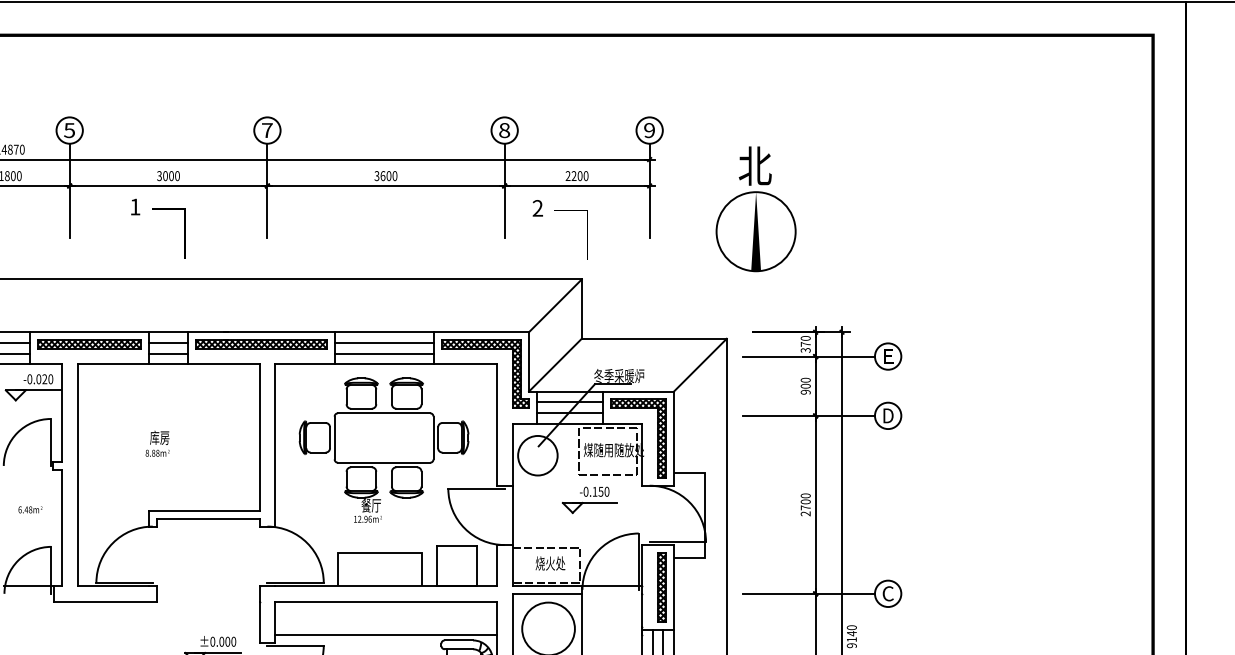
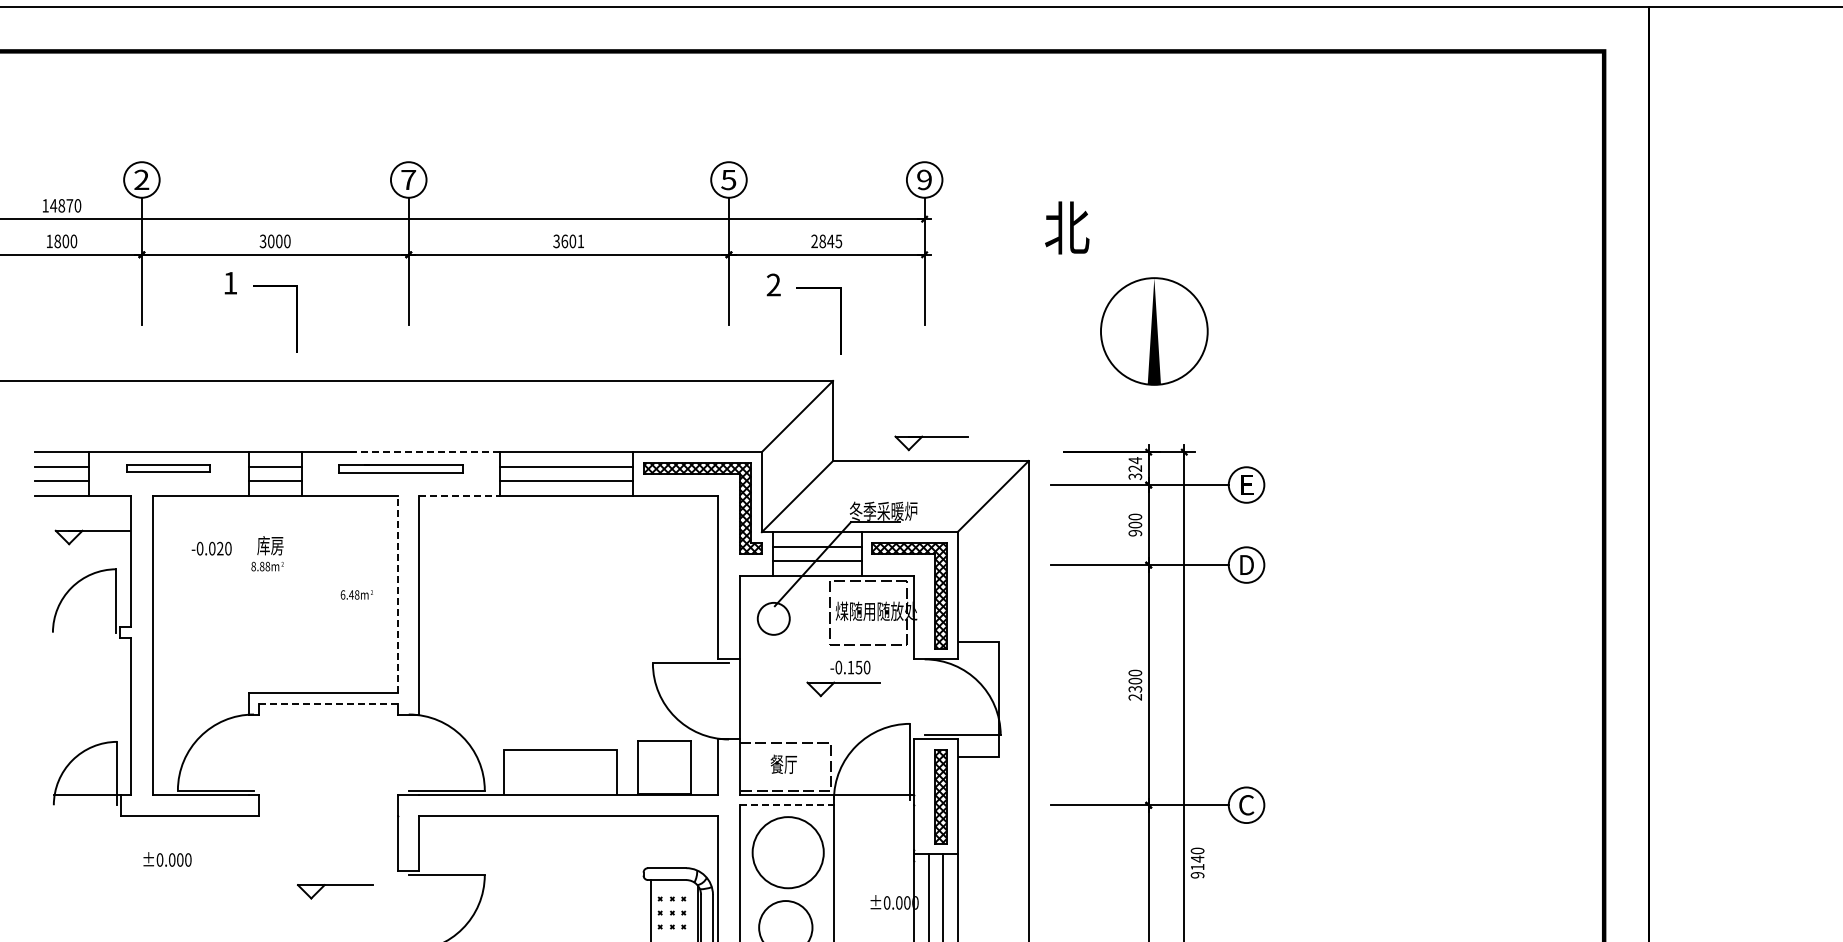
text: (69, 130) -> (141, 179), 5 -> 2
text: (504, 130) -> (728, 179), 8 -> 5
text: (394, 176) -> (580, 241), 3600 -> 3601
text: (579, 176) -> (830, 241), 2200 -> 2845
part: (756, 231) -> (1154, 331), moved
part: (654, 325) -> (931, 443), added
line: (279, 332) -> (424, 452), solid -> dashed
text: (805, 341) -> (1135, 464), 370 -> 324
part: (89, 344) -> (168, 468), size x0.6
part: (261, 344) -> (400, 468), size x0.7
line: (305, 364) -> (460, 495), solid -> dashed
text: (38, 379) -> (211, 548), moved
line: (259, 437) -> (398, 594), solid -> dashed
text: (157, 443) -> (267, 553), moved
part: (383, 450) -> (565, 611), removed
circle: (537, 455) -> (773, 618), size x0.6
text: (805, 508) -> (1135, 689), 2700 -> 2300
text: (30, 509) -> (356, 594), moved
line: (208, 518) -> (329, 703), solid -> dashed
text: (550, 562) -> (790, 763), 烧火处 -> 餐厅
line: (548, 594) -> (787, 805), solid -> dashed
line: (385, 634) -> (568, 860), removed
text: (218, 641) -> (167, 859), moved

